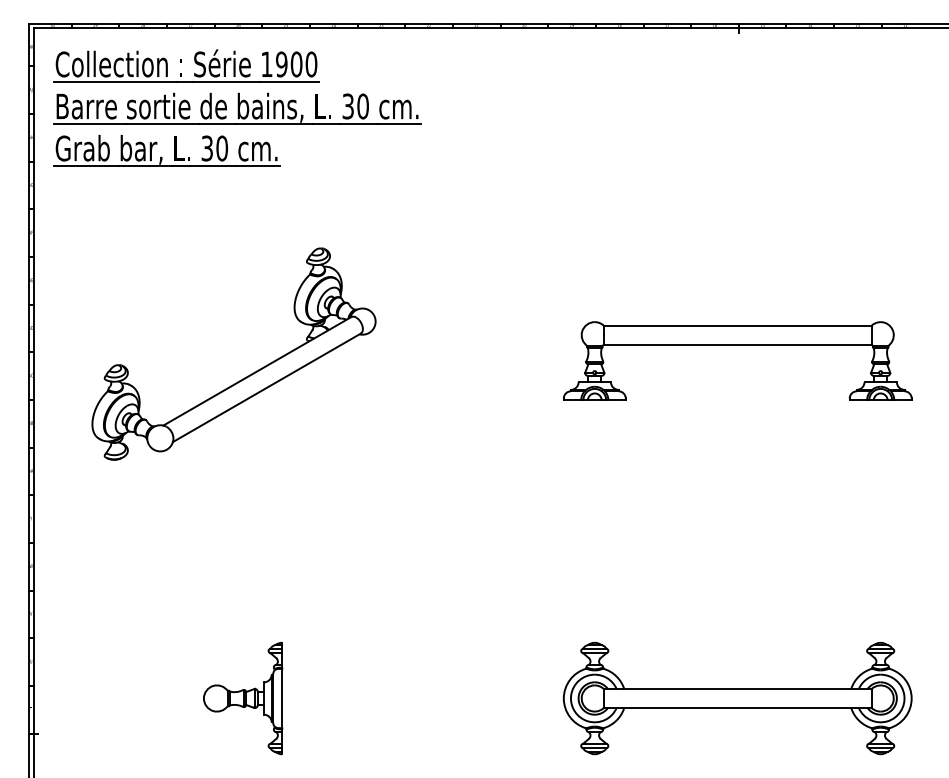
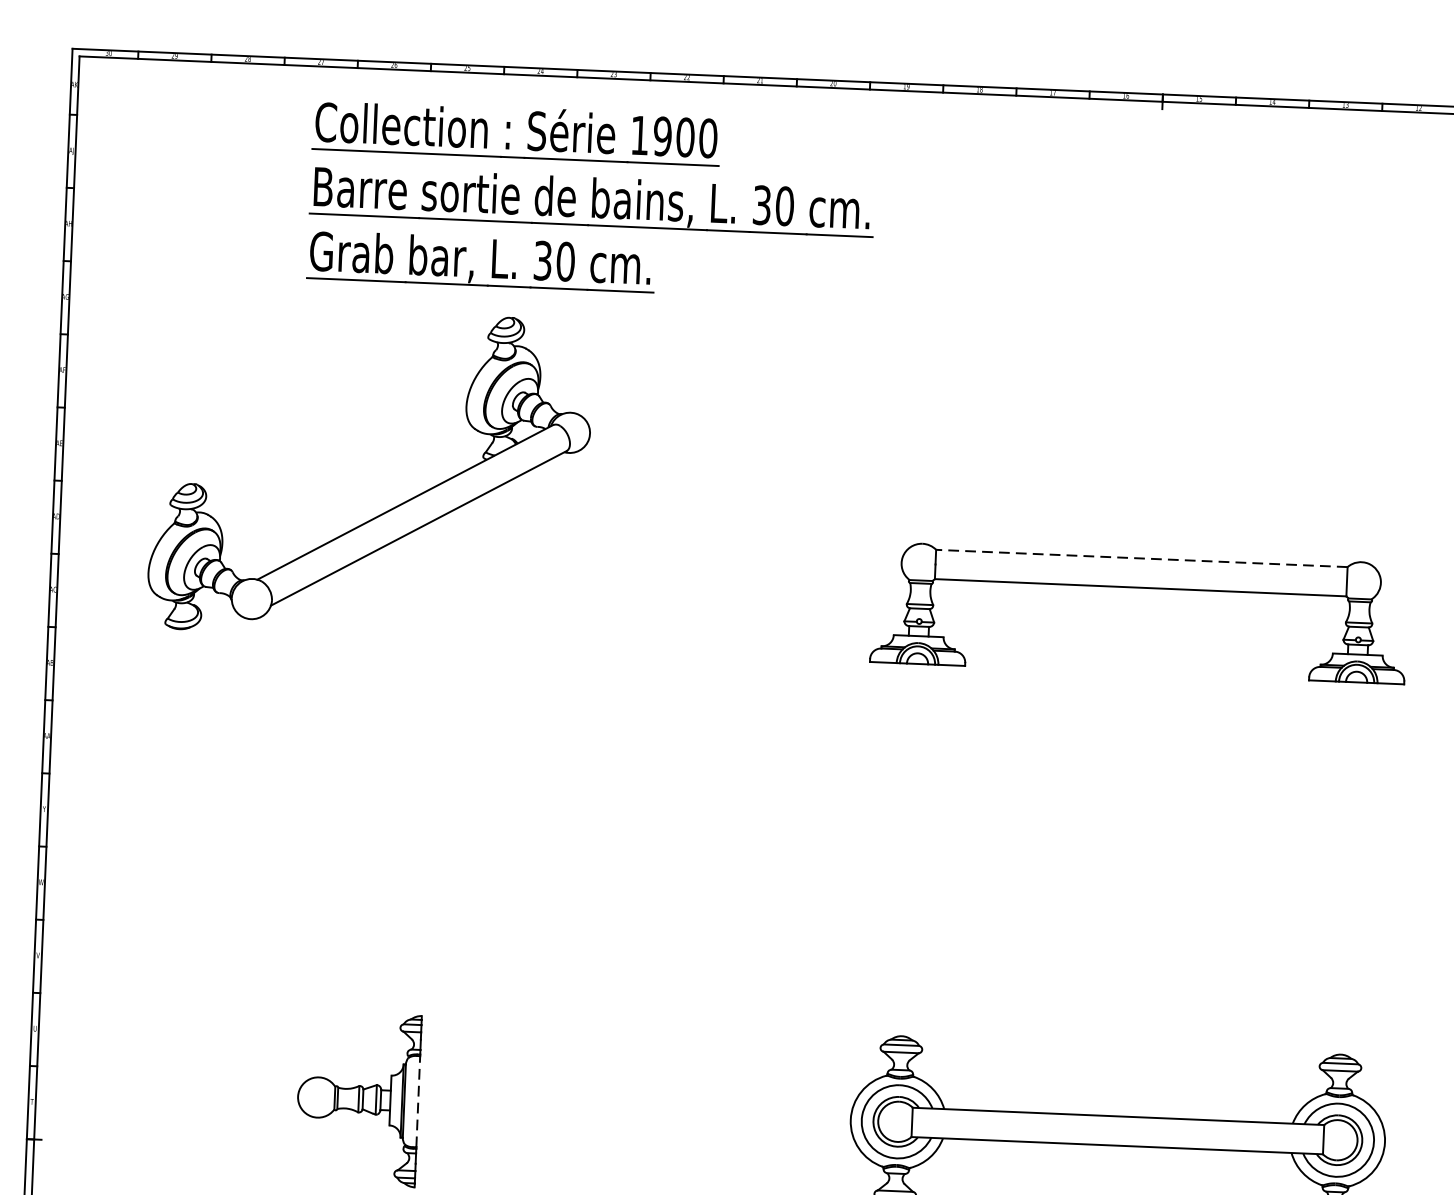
part: (237, 107) -> (591, 199), moved
line: (737, 325) -> (1141, 558), solid -> dashed
part: (249, 374) -> (392, 506), moved
line: (282, 698) -> (418, 1101), solid -> dashed

